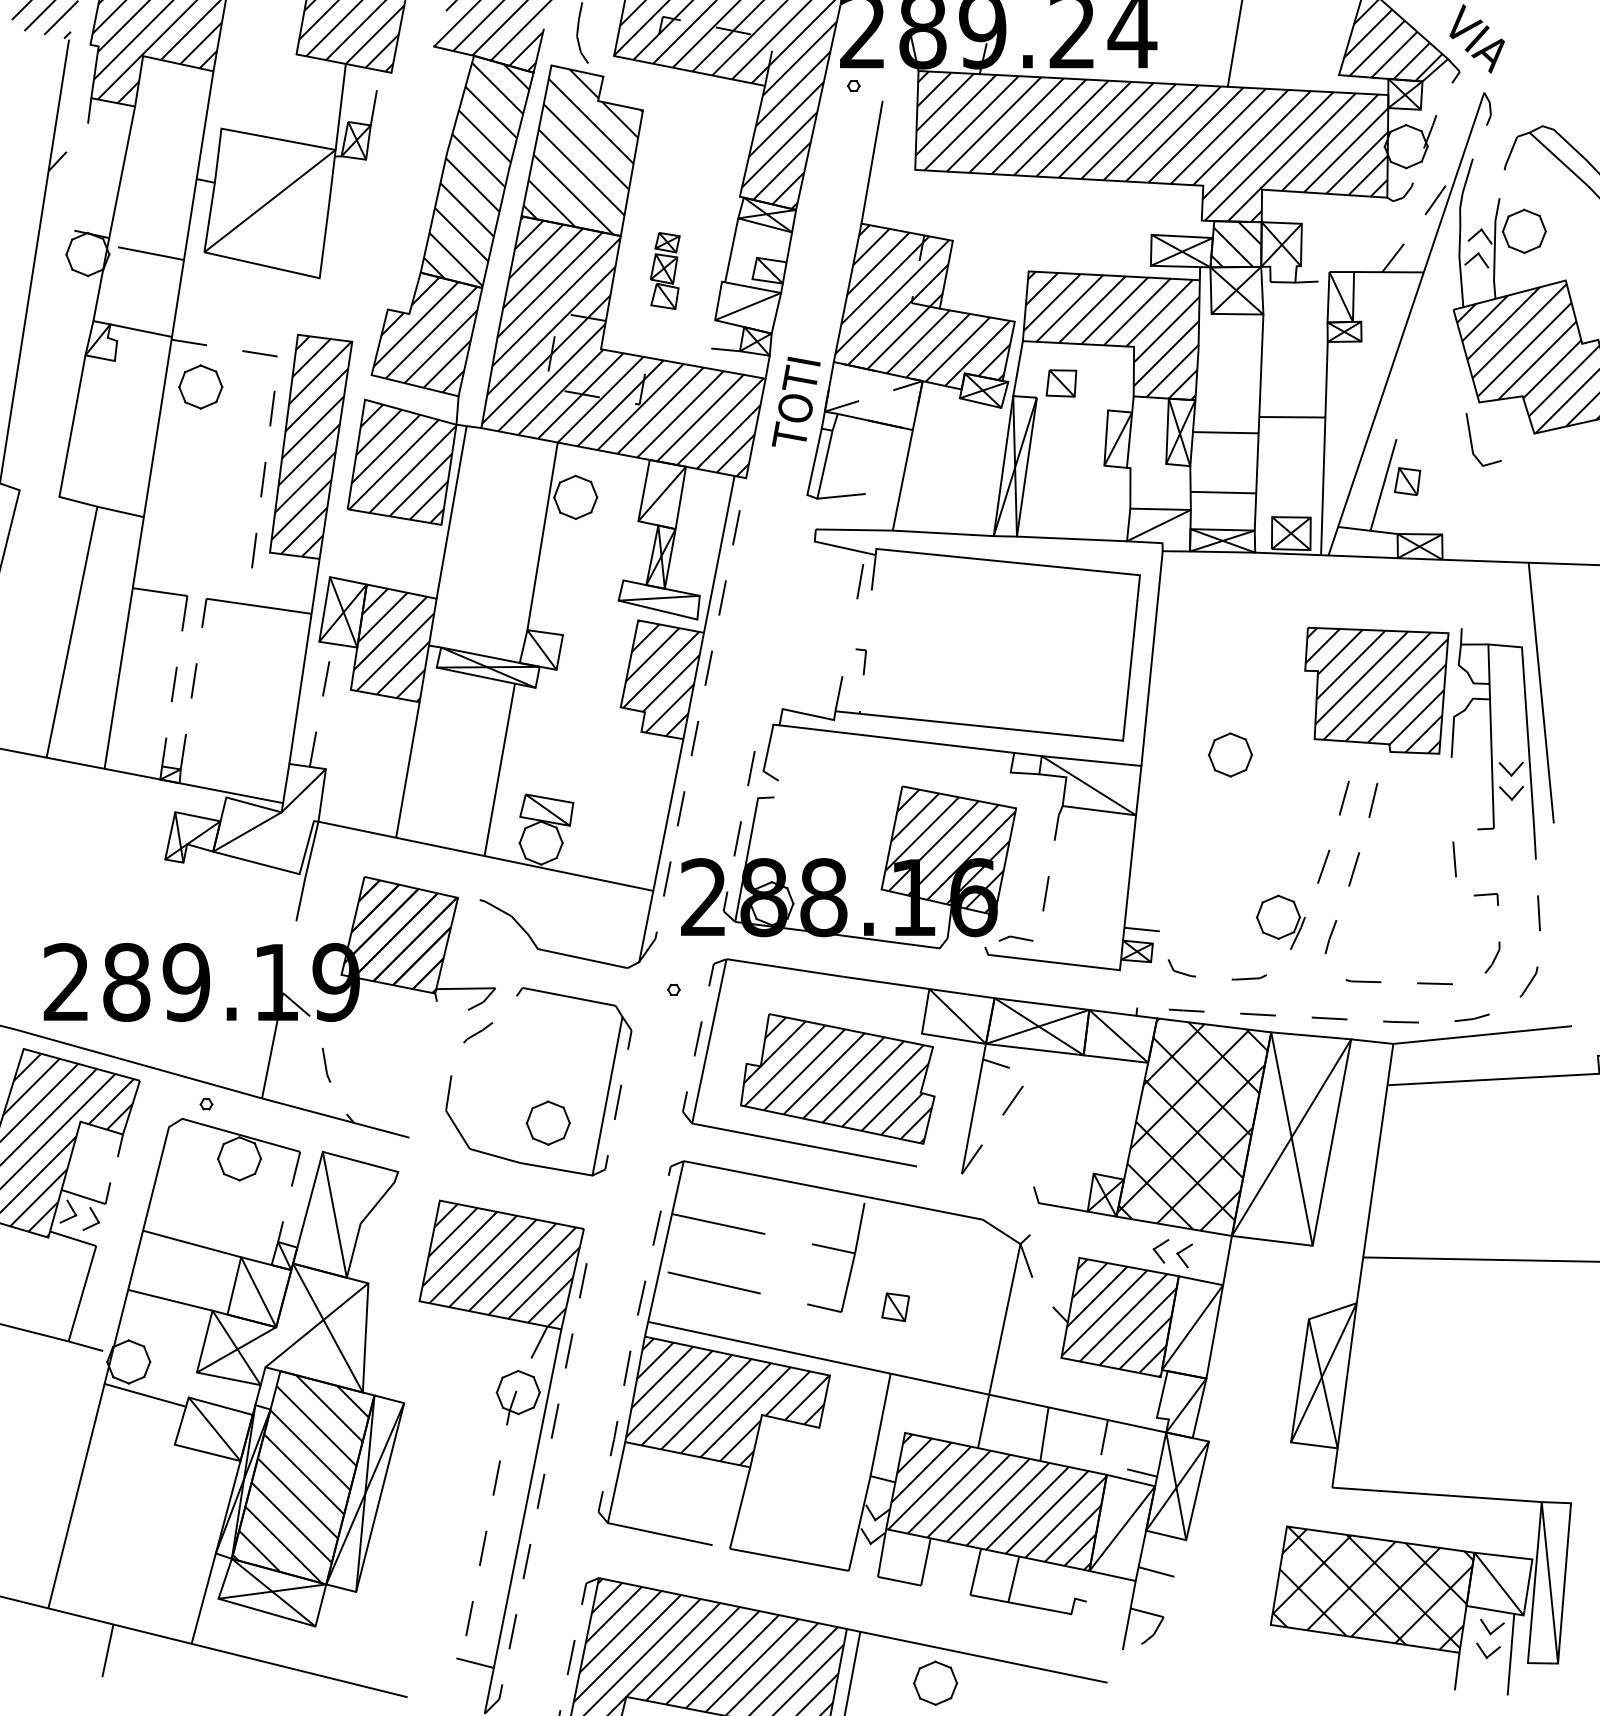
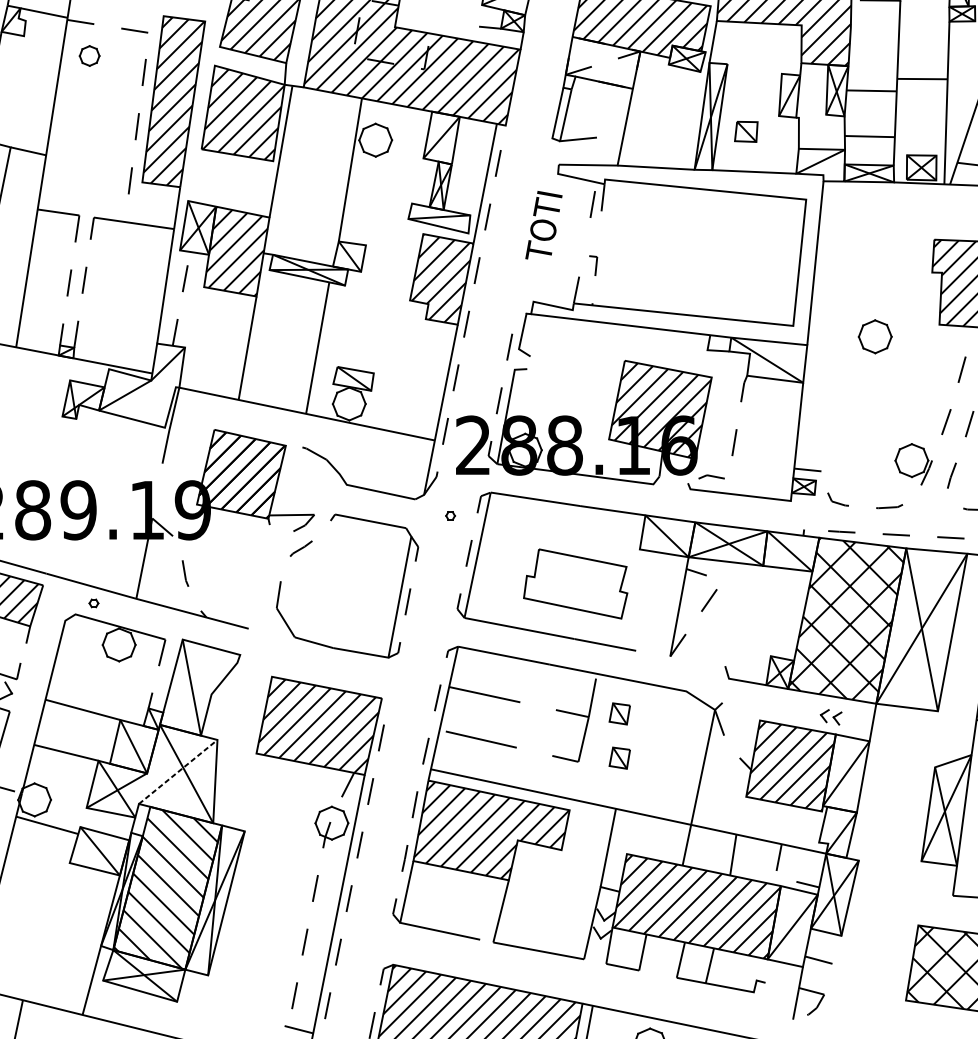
part: (1061, 383) -> (746, 131), moved
part: (200, 386) -> (89, 55), size x0.6
text: (795, 401) -> (543, 225), moved
part: (837, 1078) -> (575, 583), size x0.7
part: (547, 1122) -> (354, 617), removed
part: (895, 1249) -> (619, 714), added
part: (1172, 1253) -> (831, 717), size x0.7
line: (317, 1325) -> (178, 772), solid -> dashed

